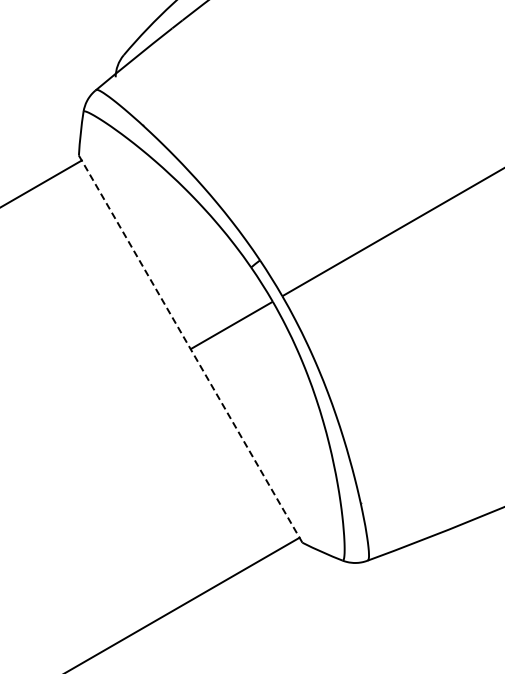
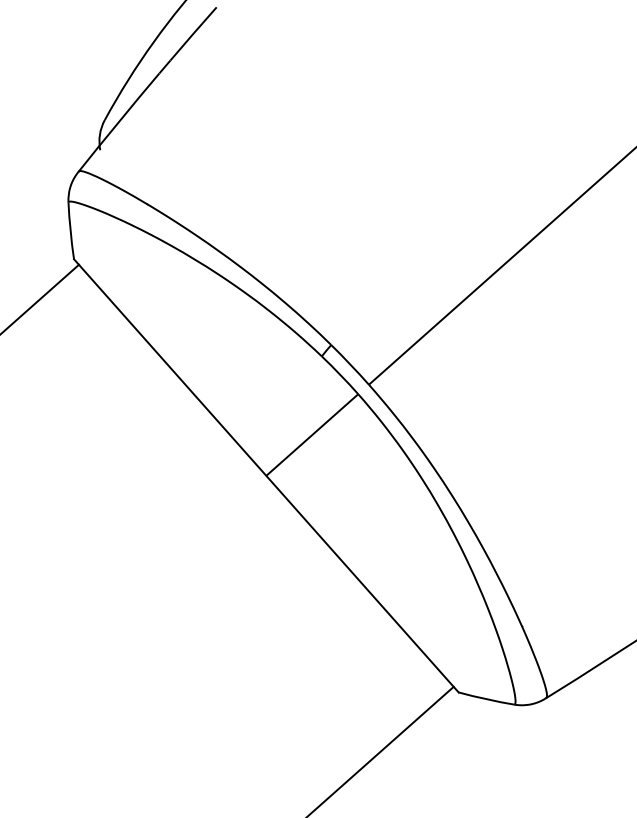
line: (190, 349) -> (266, 476), dashed -> solid

